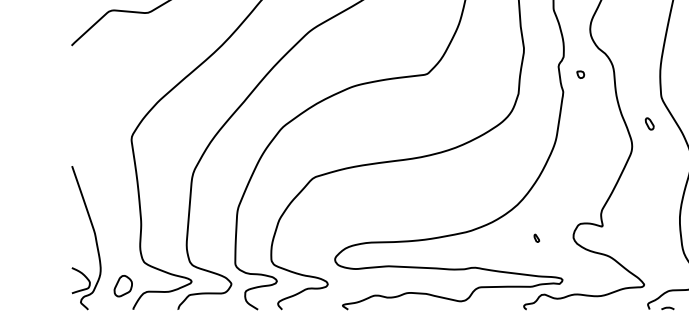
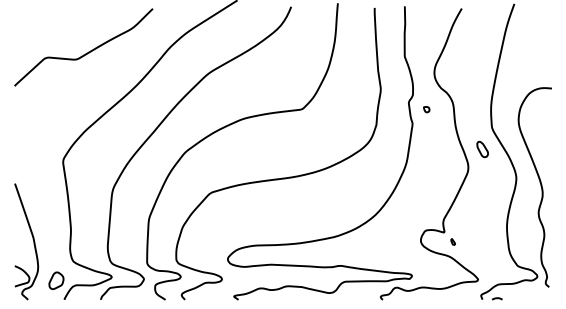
part: (649, 123) -> (482, 149), size x1.67
part: (535, 237) -> (452, 241), moved

